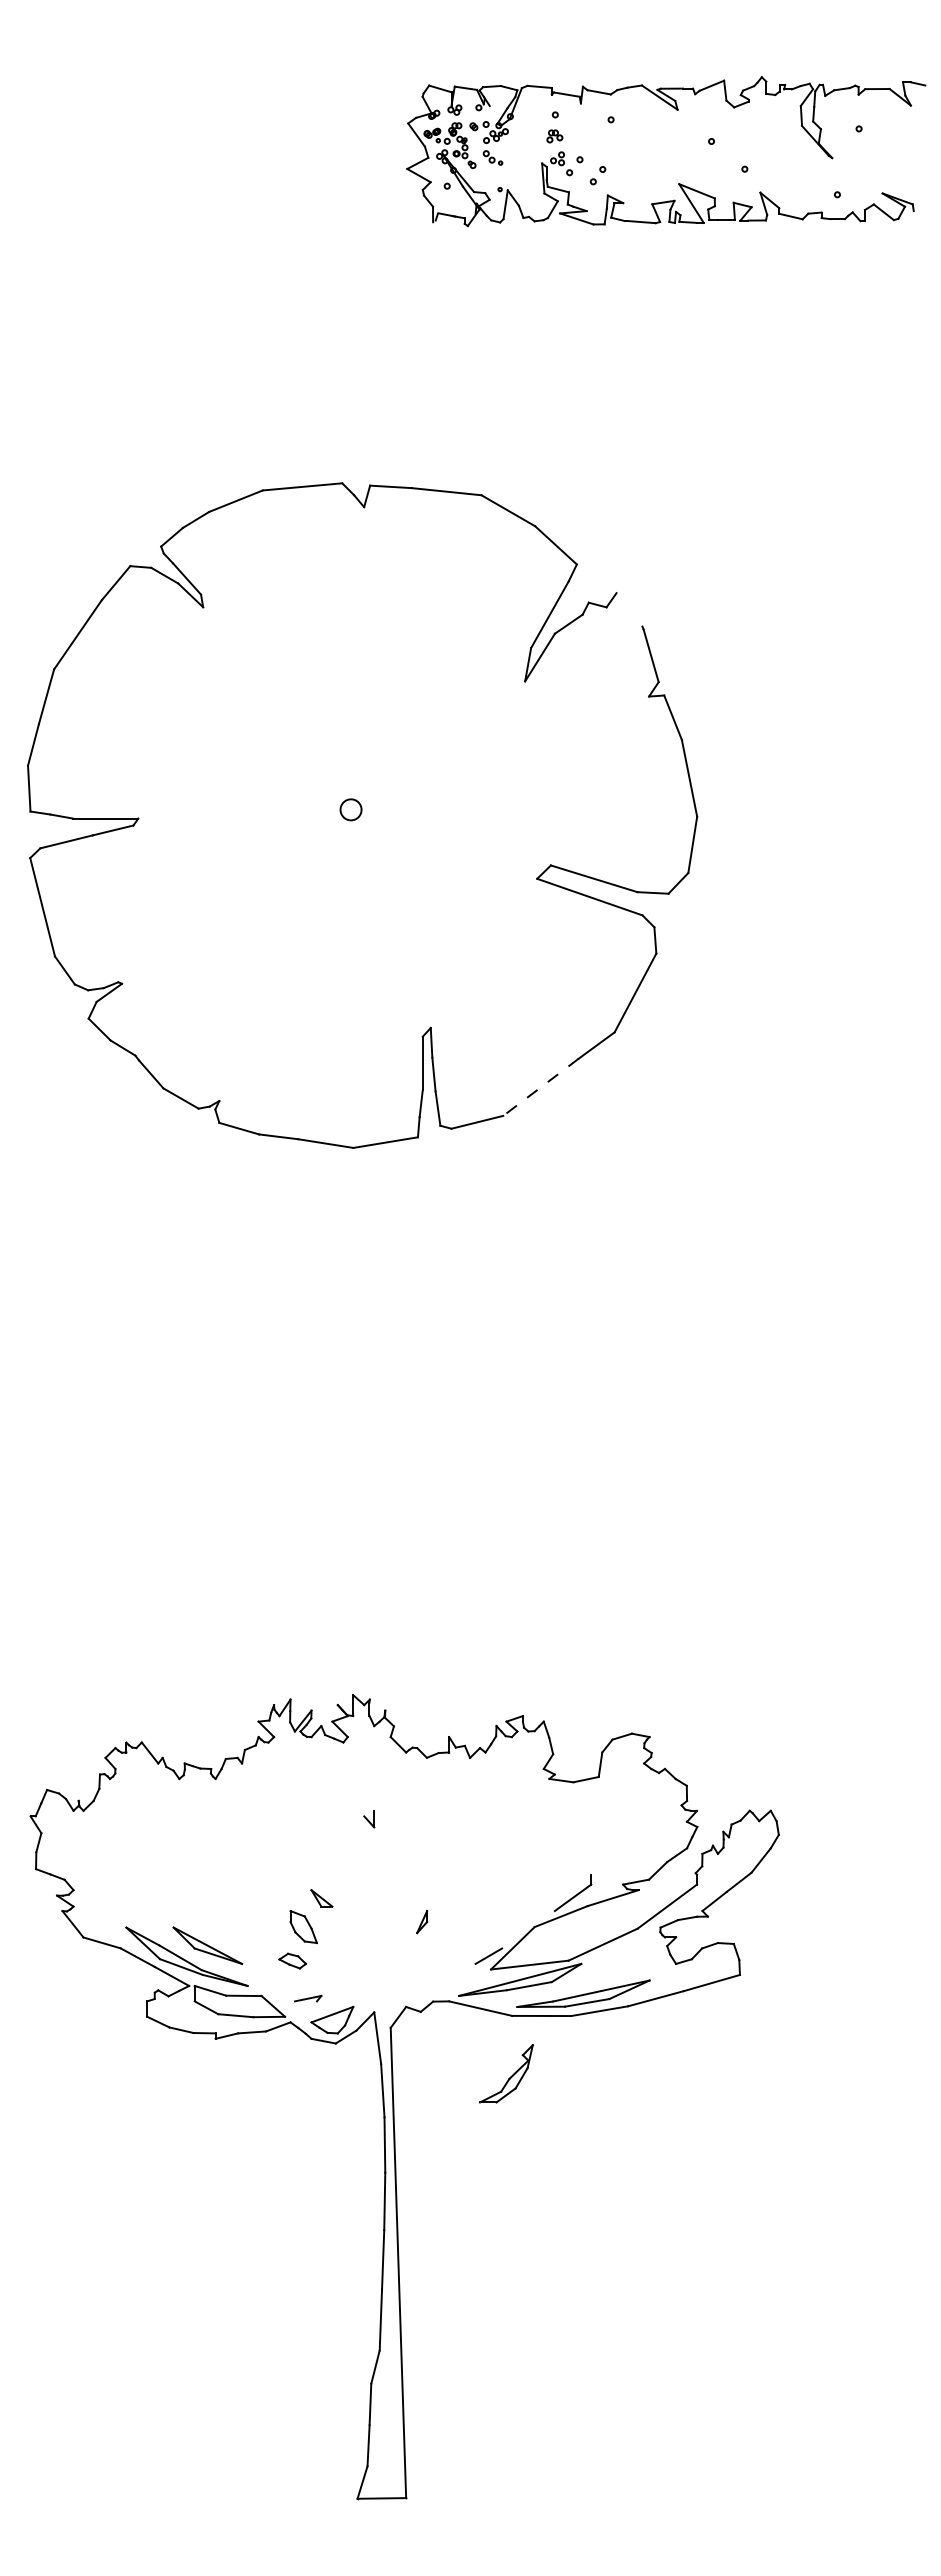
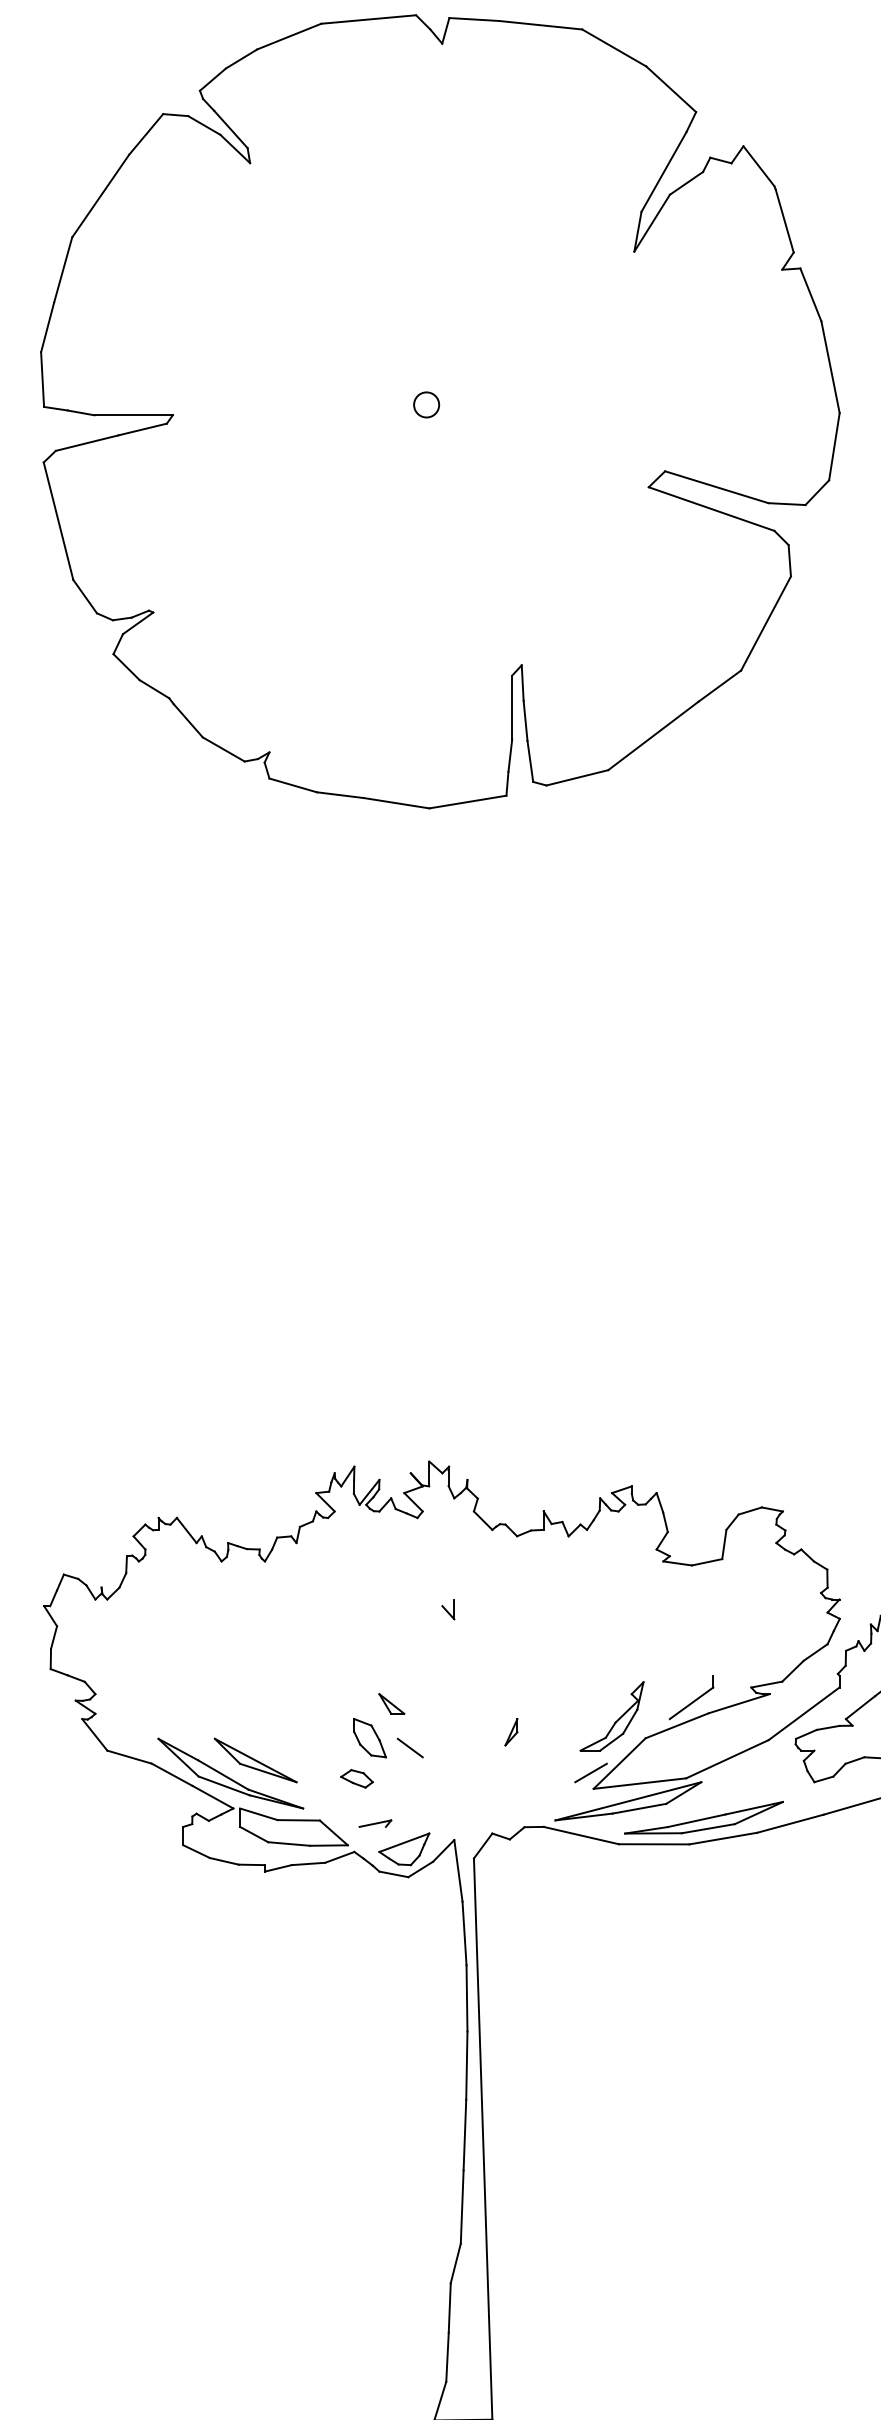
line: (629, 609) -> (758, 165), added
line: (540, 1087) -> (652, 736), dashed -> solid
line: (336, 1935) -> (409, 1748), added
part: (506, 2073) -> (612, 1716), moved

